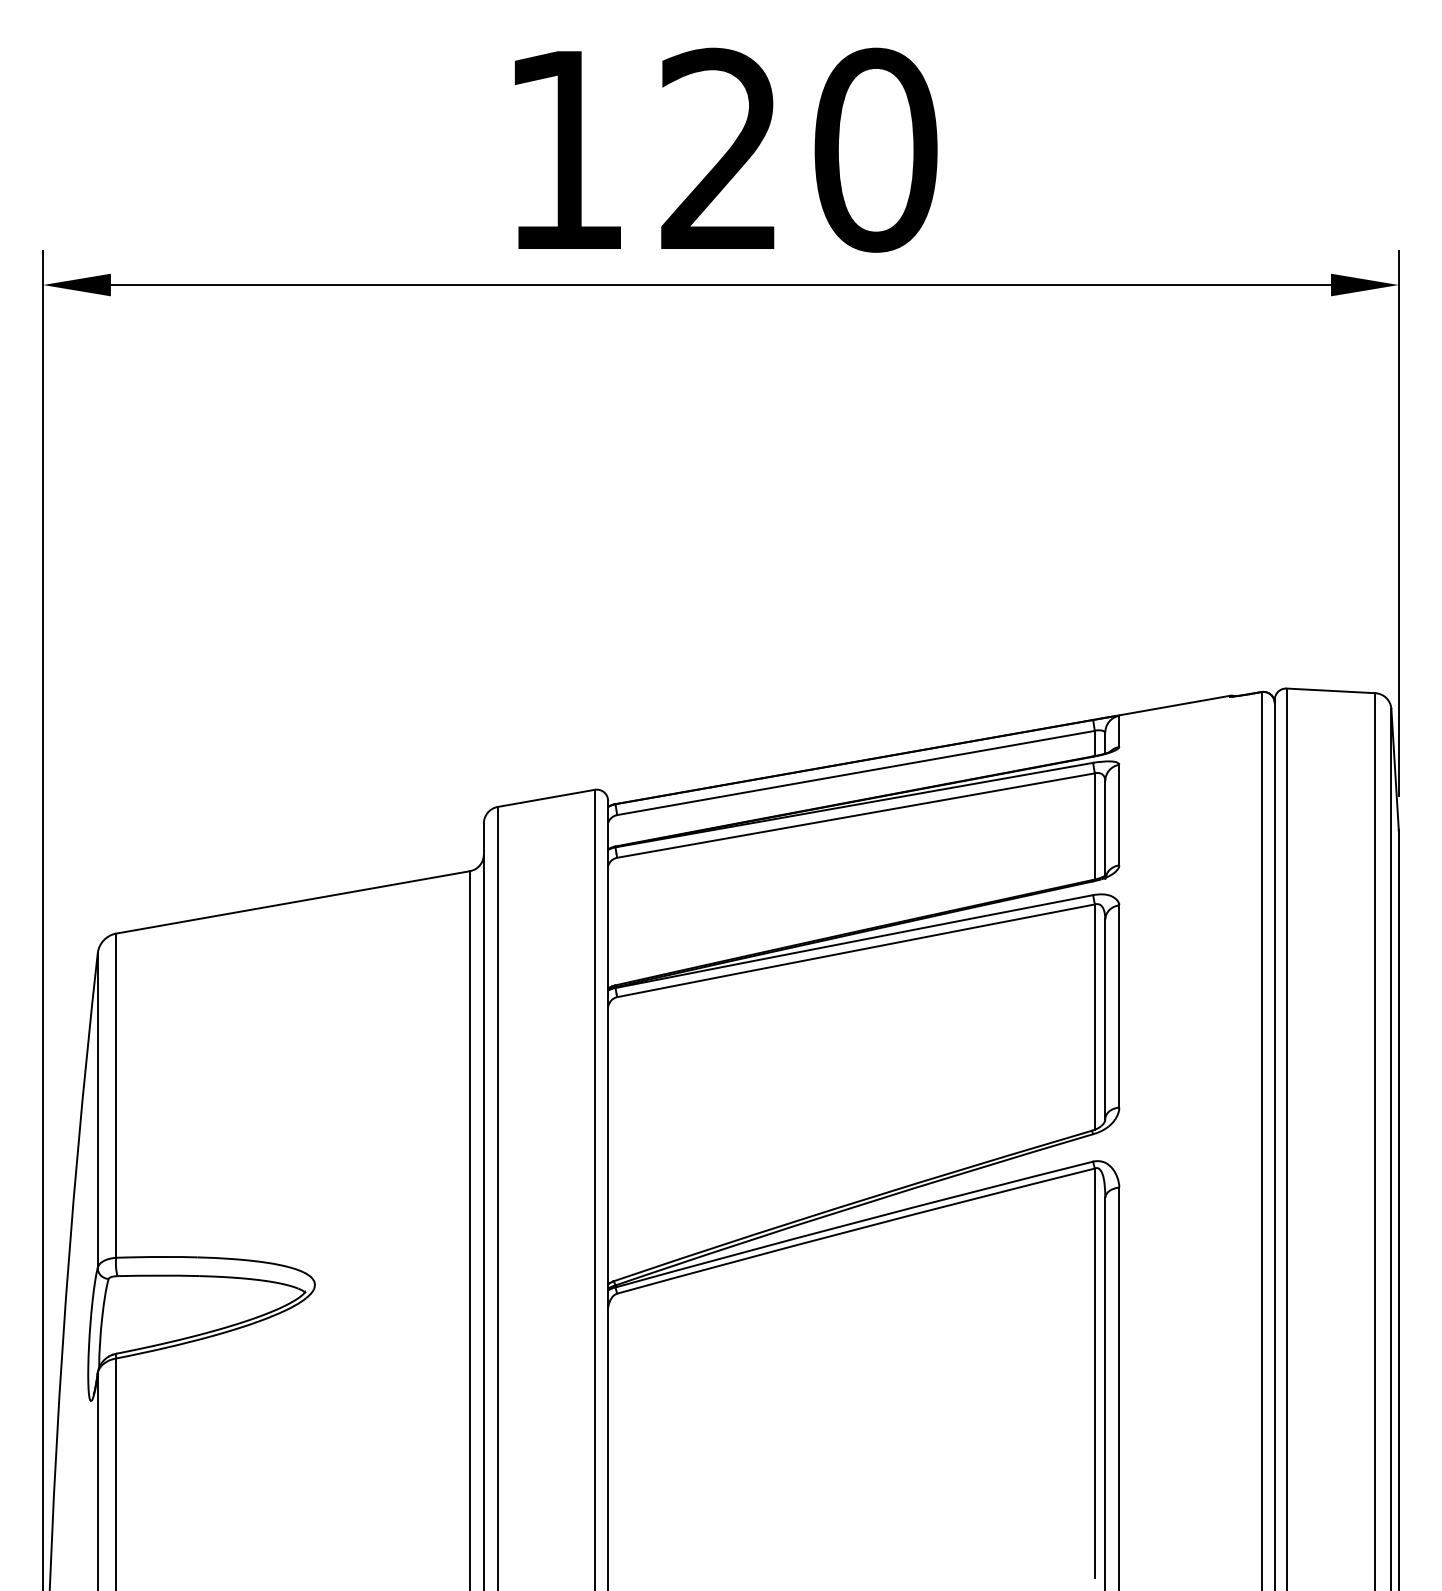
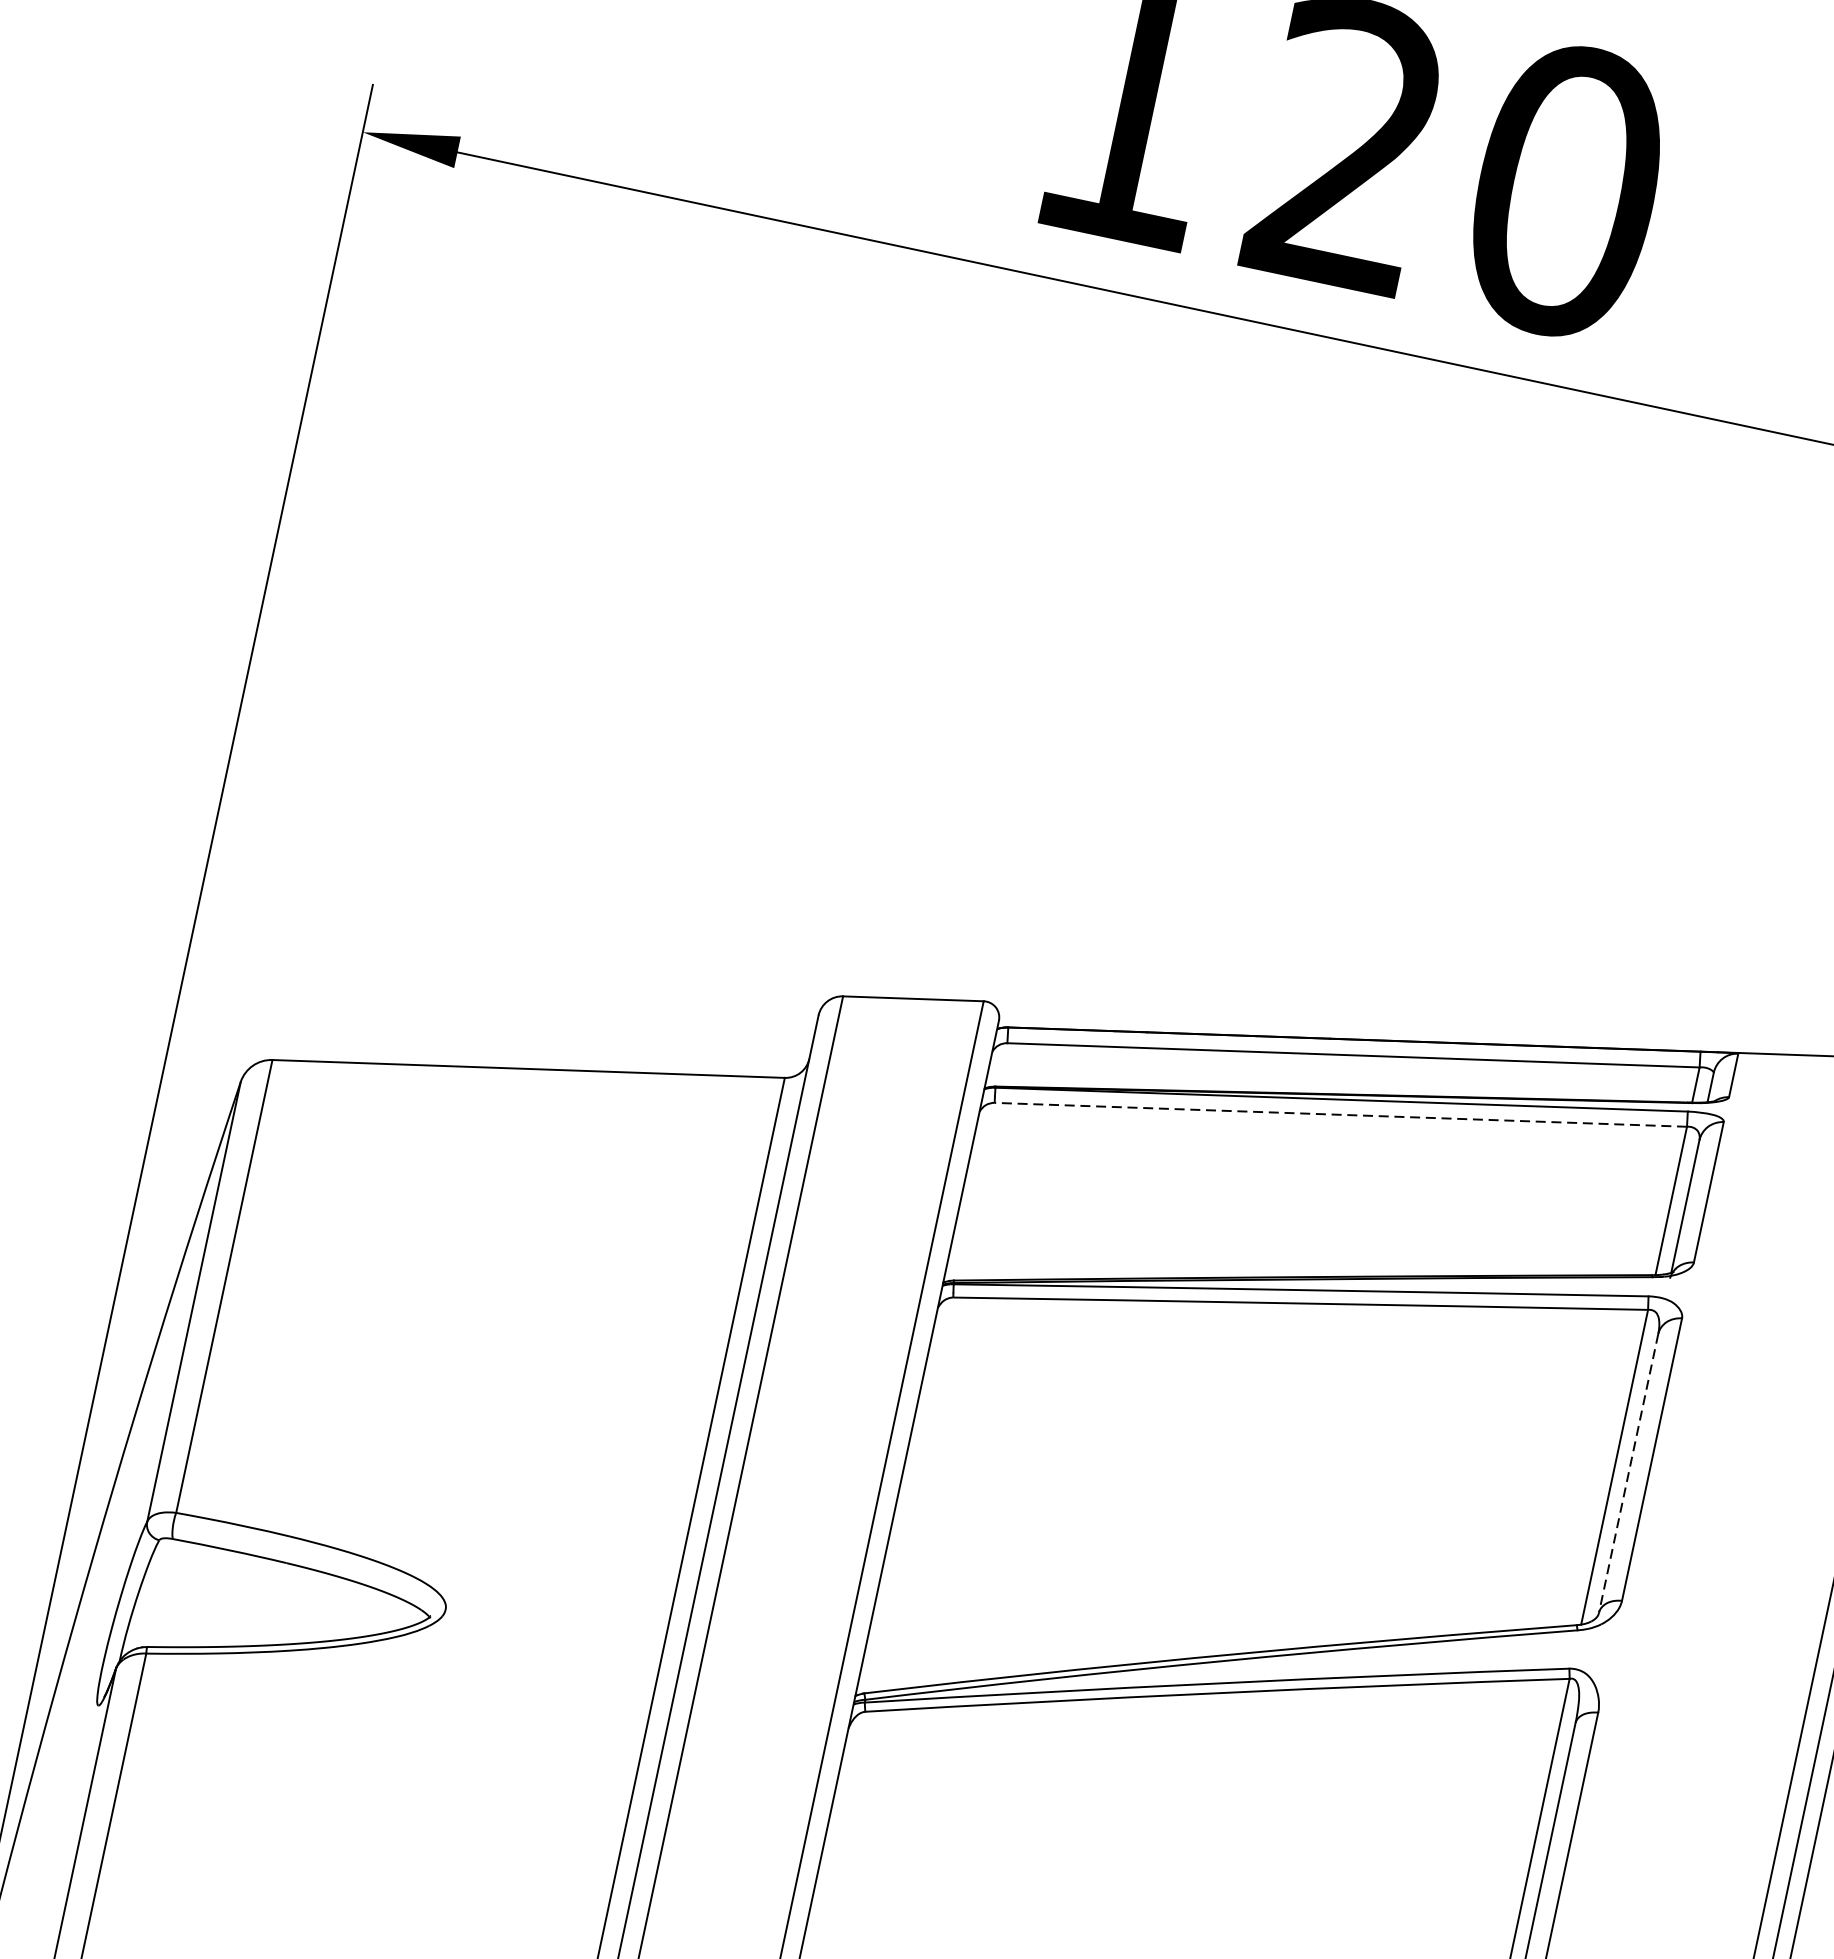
line: (856, 815) -> (1341, 1114), solid -> dashed
line: (1105, 1019) -> (1628, 1473), solid -> dashed

